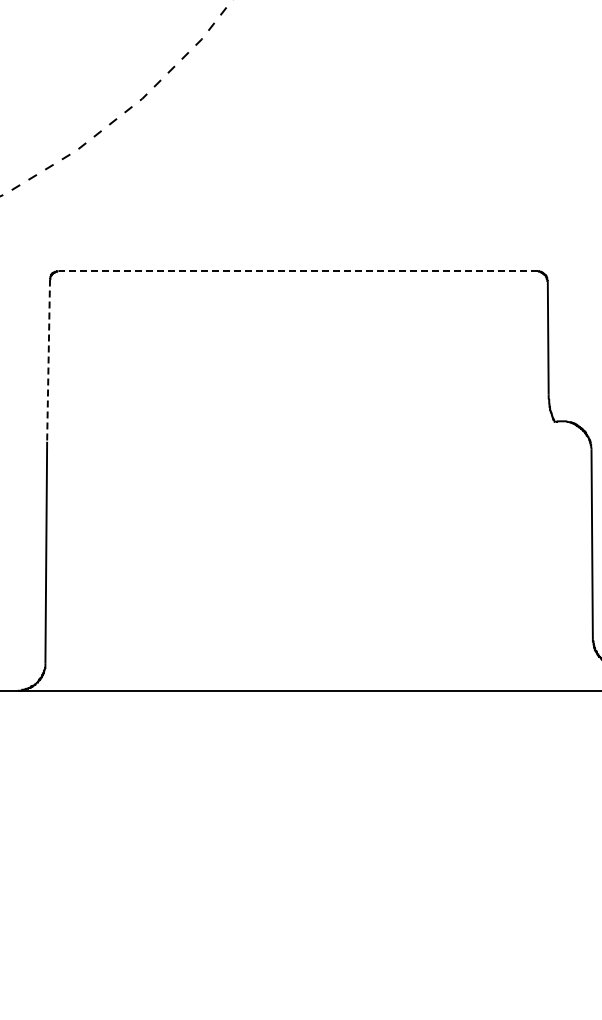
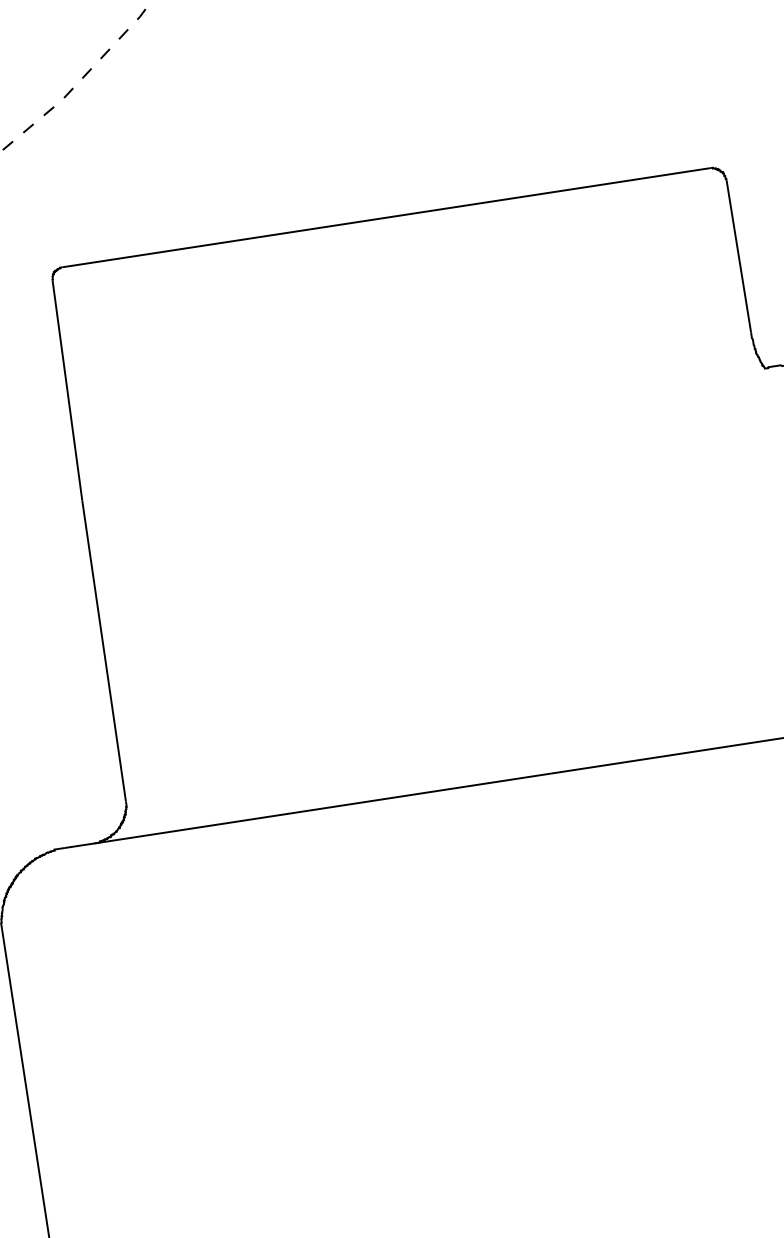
line: (298, 271) -> (387, 218), dashed -> solid
line: (48, 361) -> (67, 391), dashed -> solid

